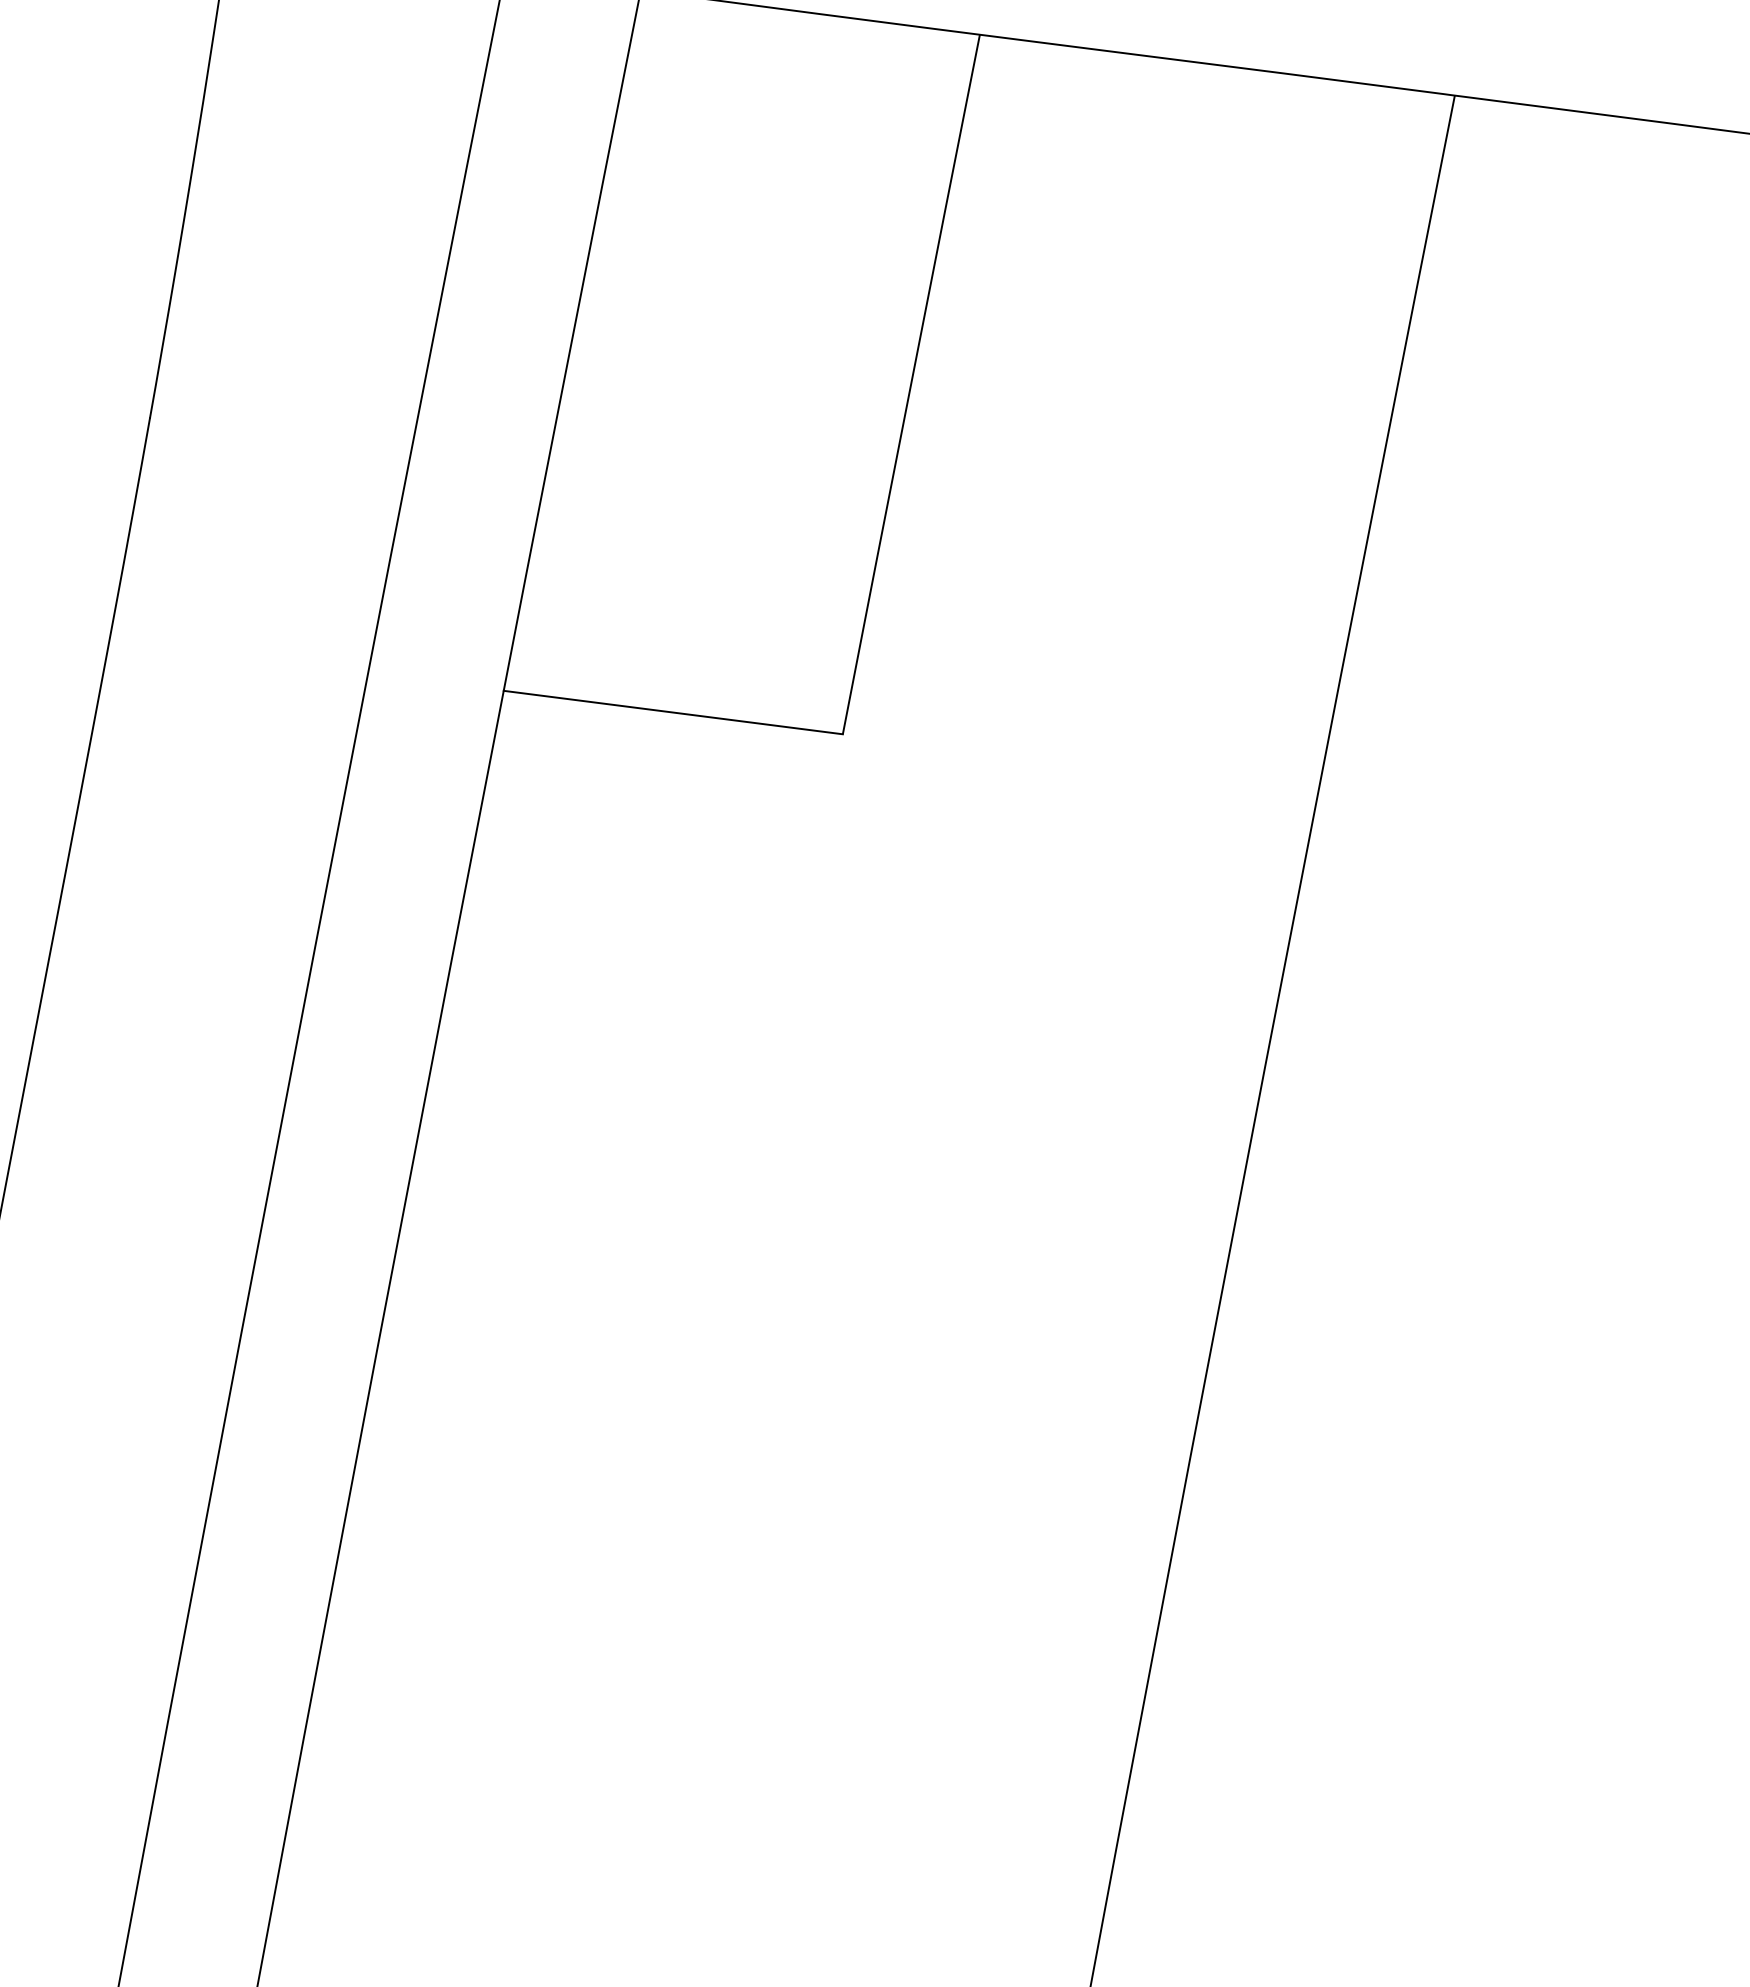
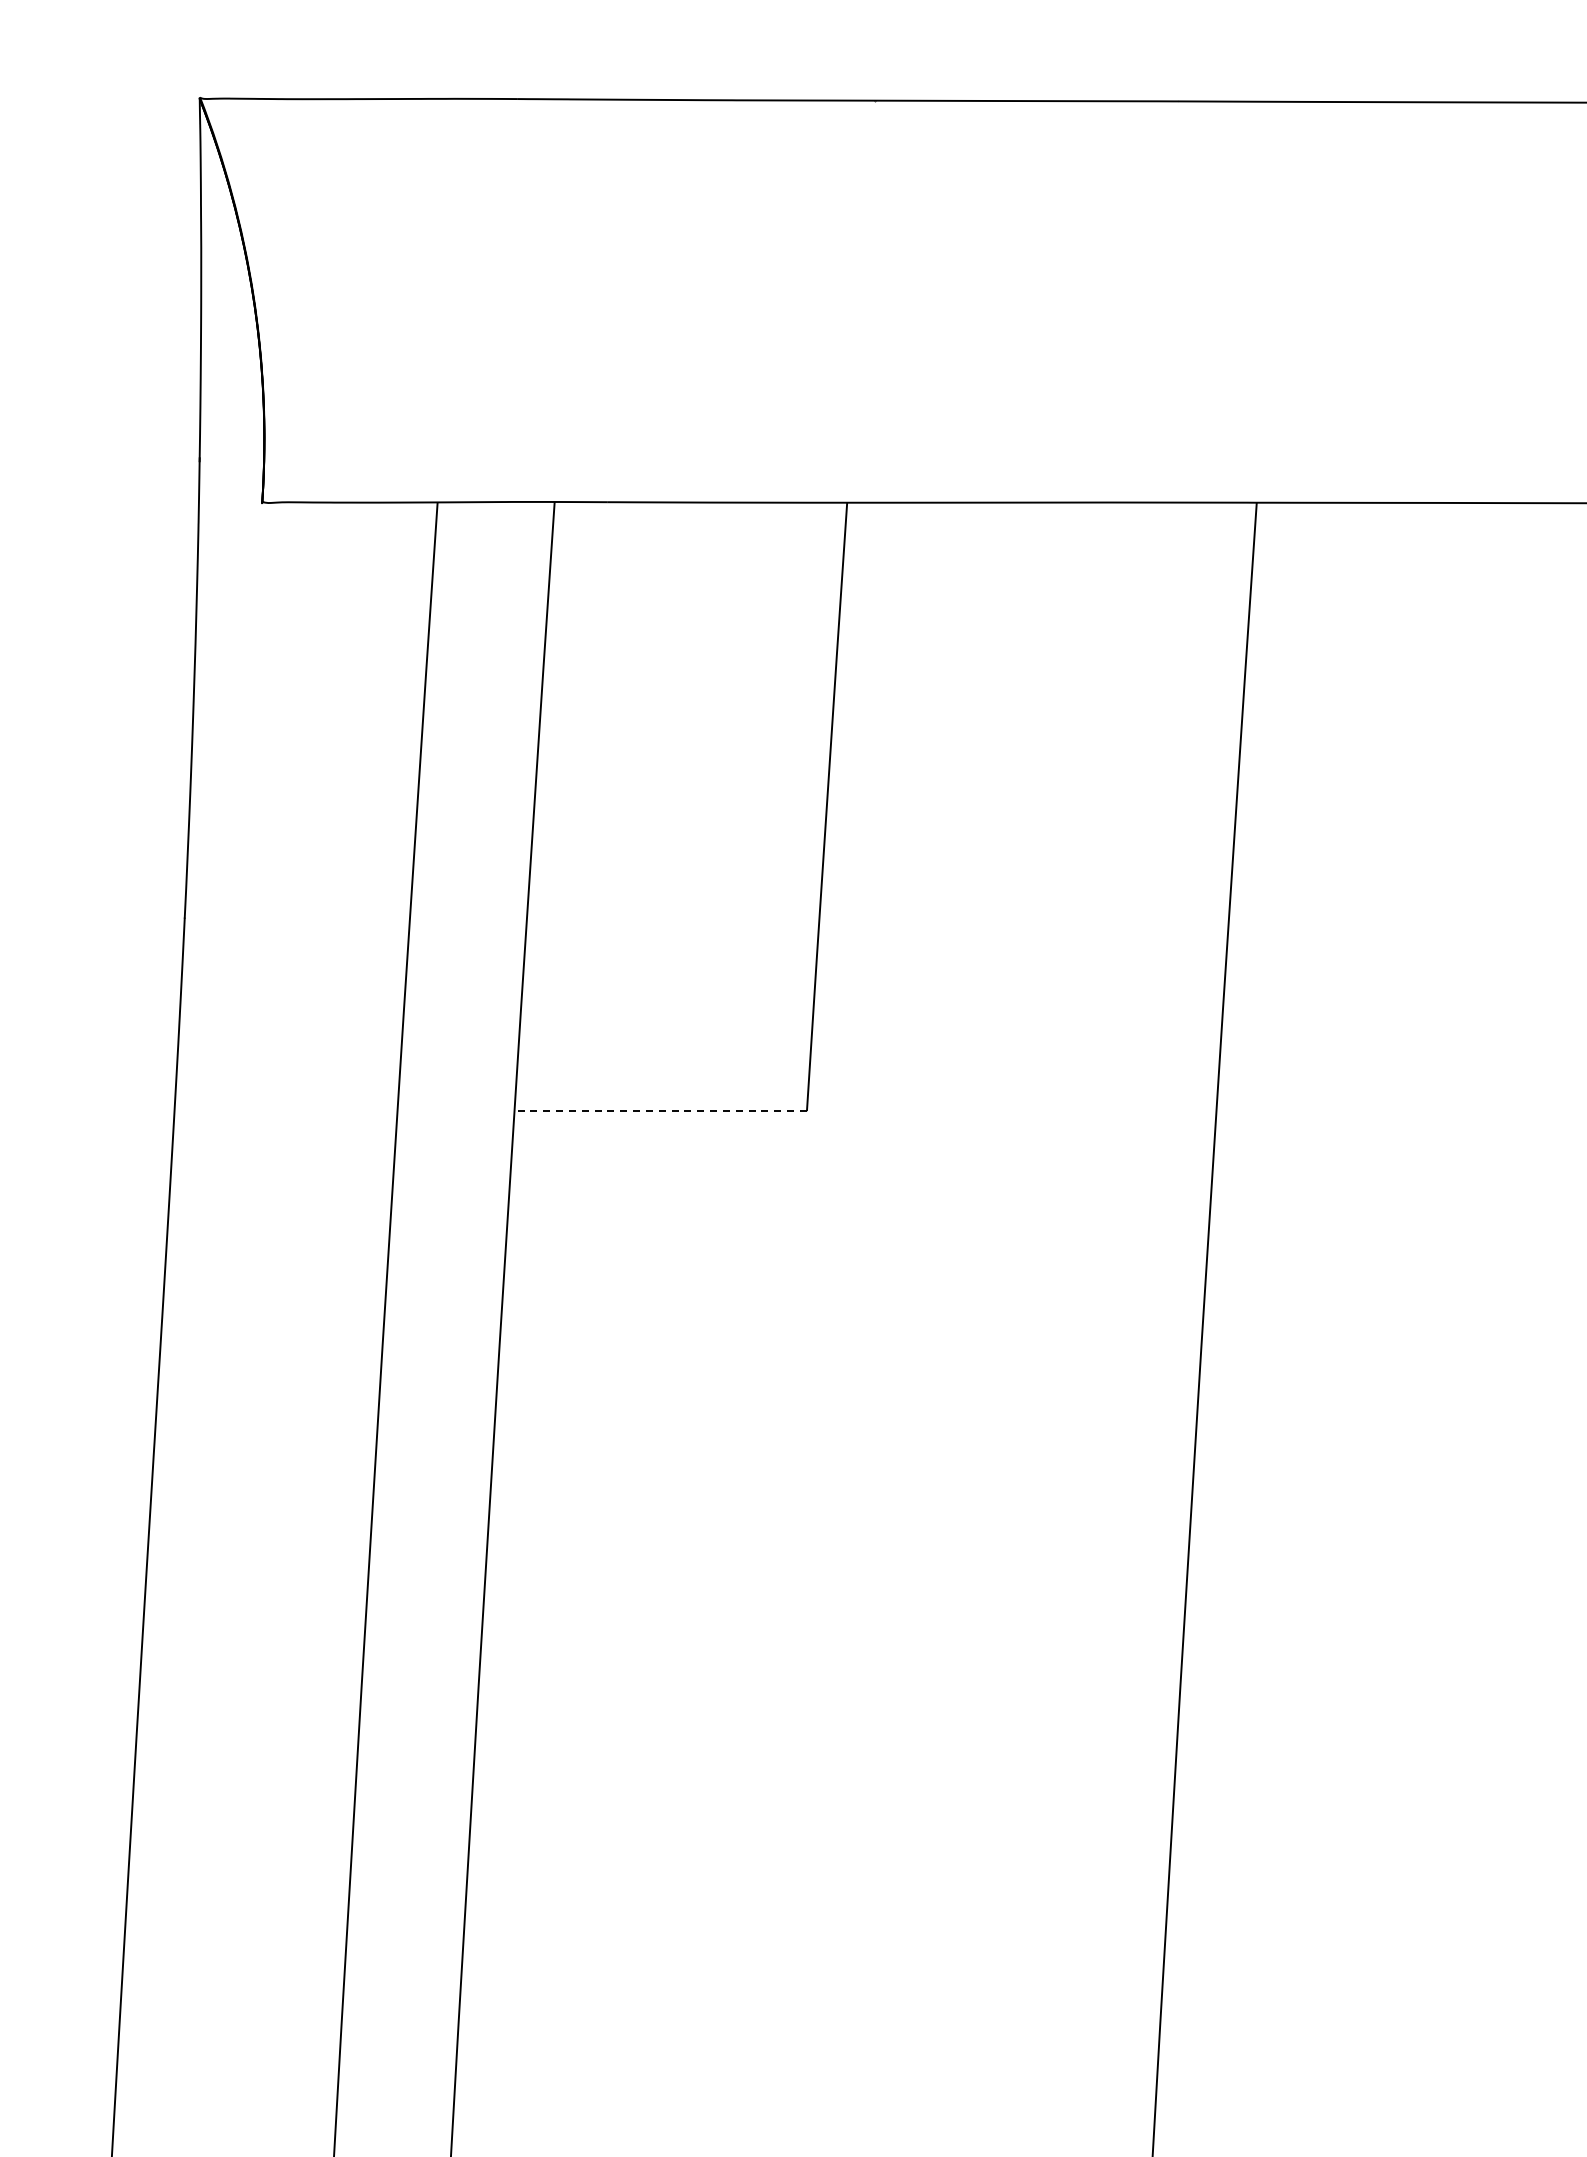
line: (672, 712) -> (660, 1111), solid -> dashed

